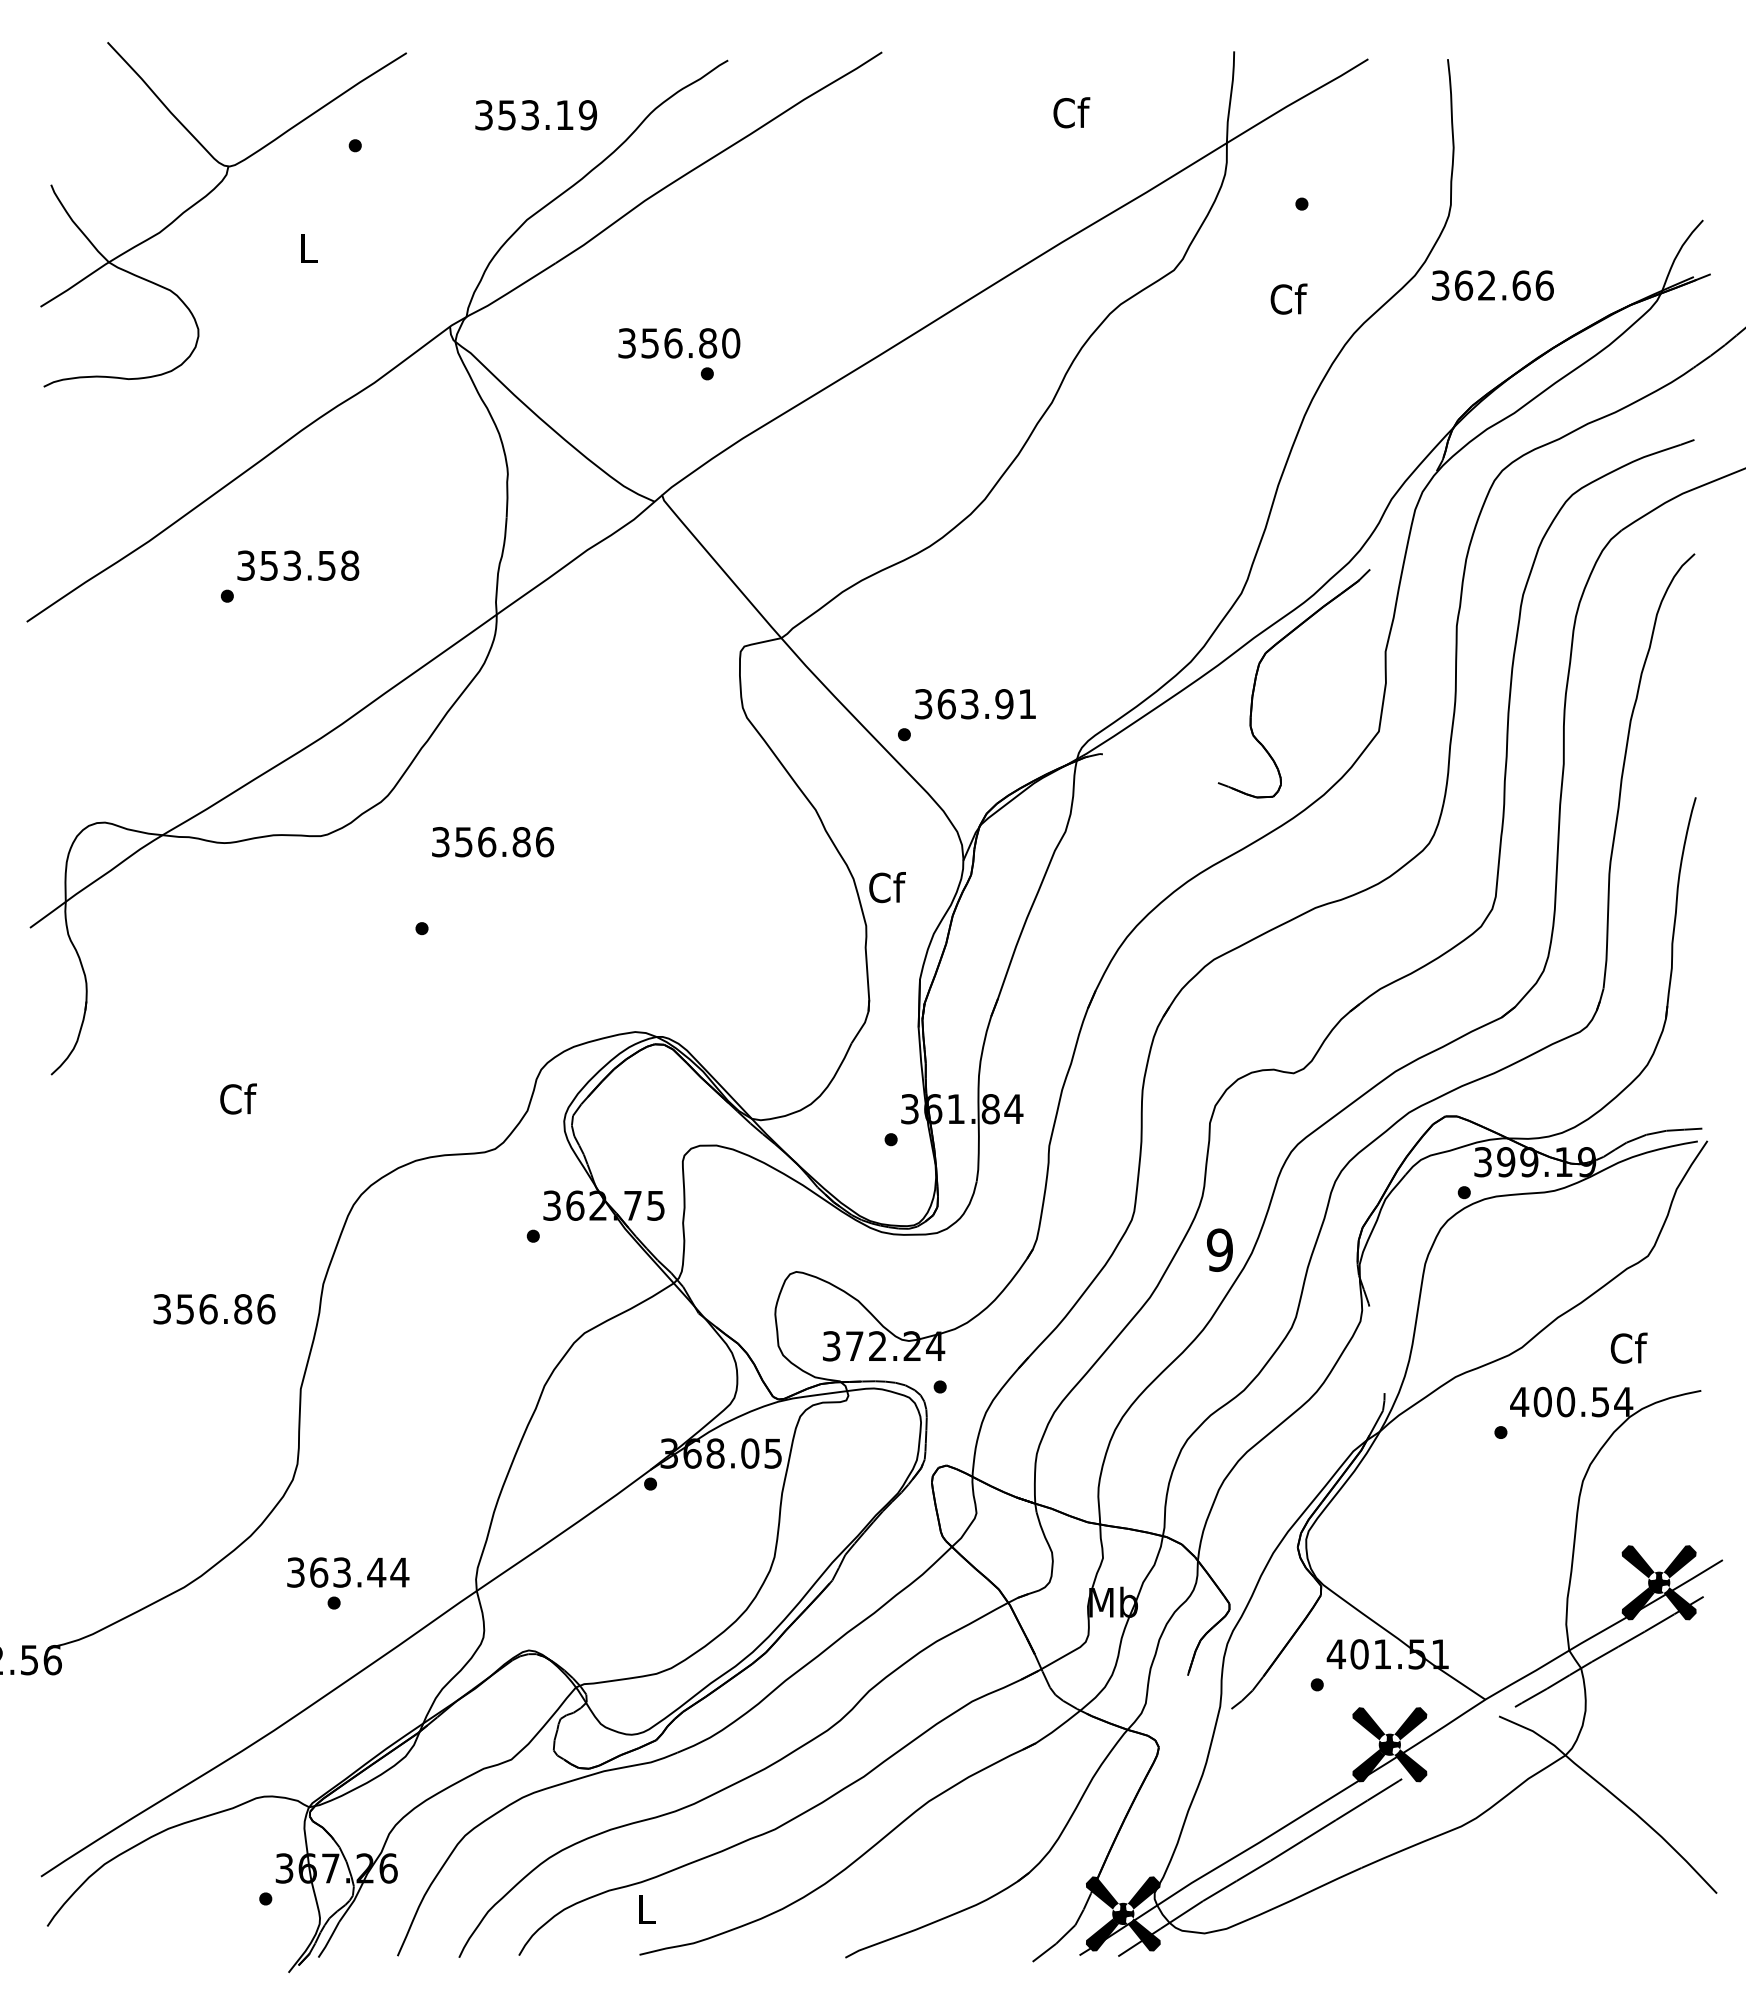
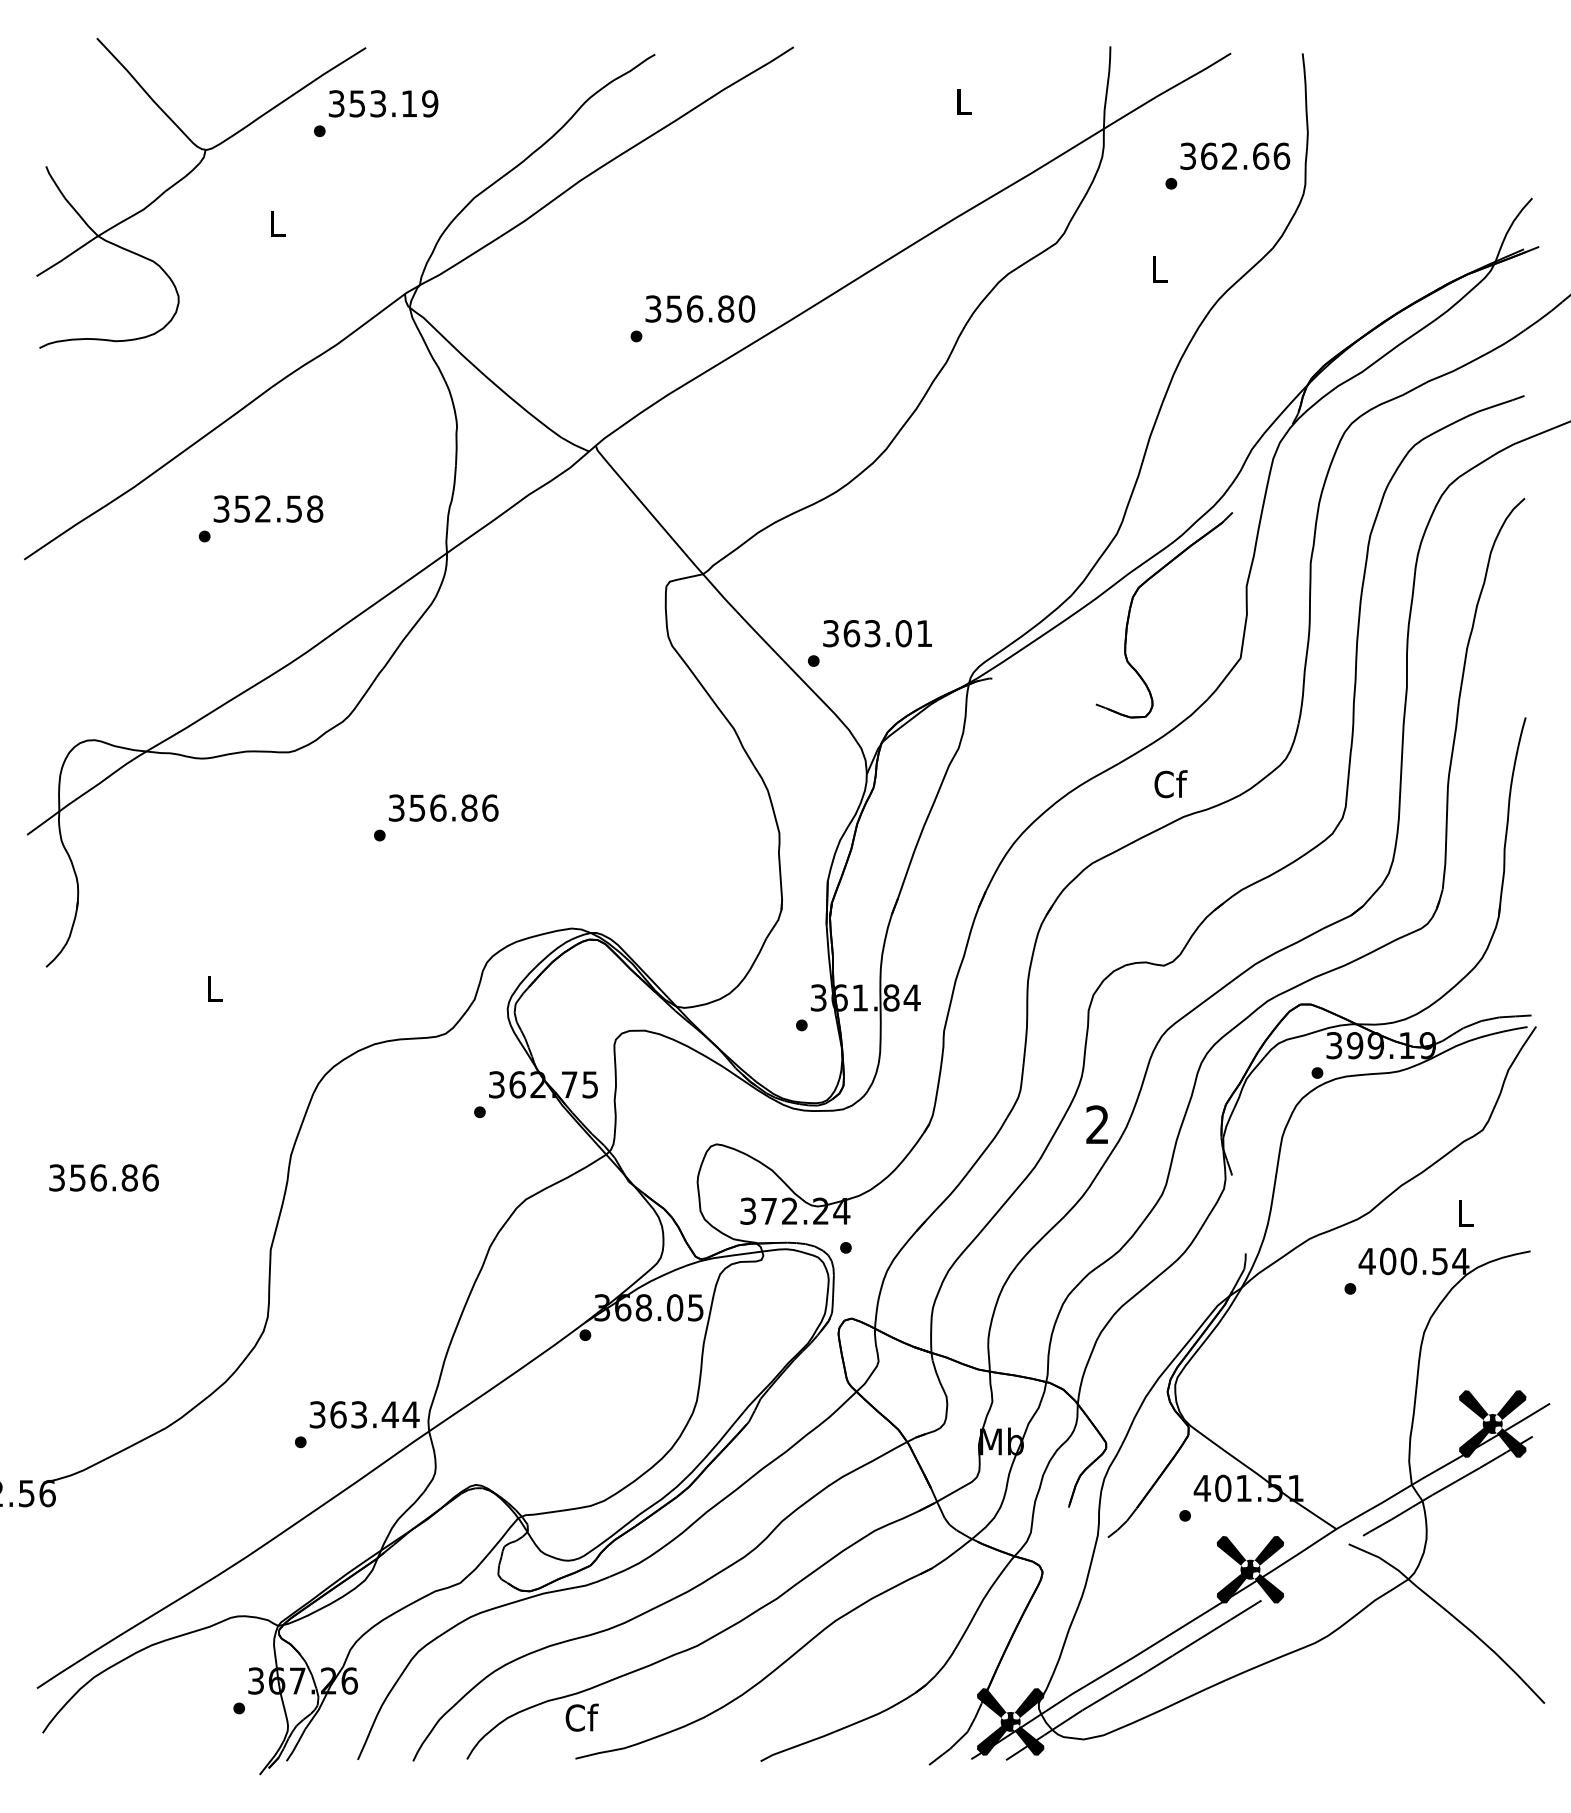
text: (1071, 112) -> (964, 101), Cf -> L
text: (536, 115) -> (383, 104), moved
text: (1492, 285) -> (1234, 156), moved
text: (1288, 298) -> (1159, 268), Cf -> L
text: (679, 343) -> (700, 309), moved
text: (291, 565) -> (262, 508), 353.58 -> 352.58
text: (1004, 704) -> (903, 633), 363.91 -> 363.01
text: (493, 842) -> (444, 808), moved
text: (887, 887) -> (1170, 784), moved
text: (238, 1098) -> (214, 988), Cf -> L
text: (1219, 1249) -> (1097, 1124), 9 -> 2
text: (214, 1309) -> (104, 1178), moved
text: (1628, 1347) -> (1465, 1212), Cf -> L
text: (348, 1572) -> (364, 1414), moved
text: (646, 1908) -> (581, 1717), L -> Cf

